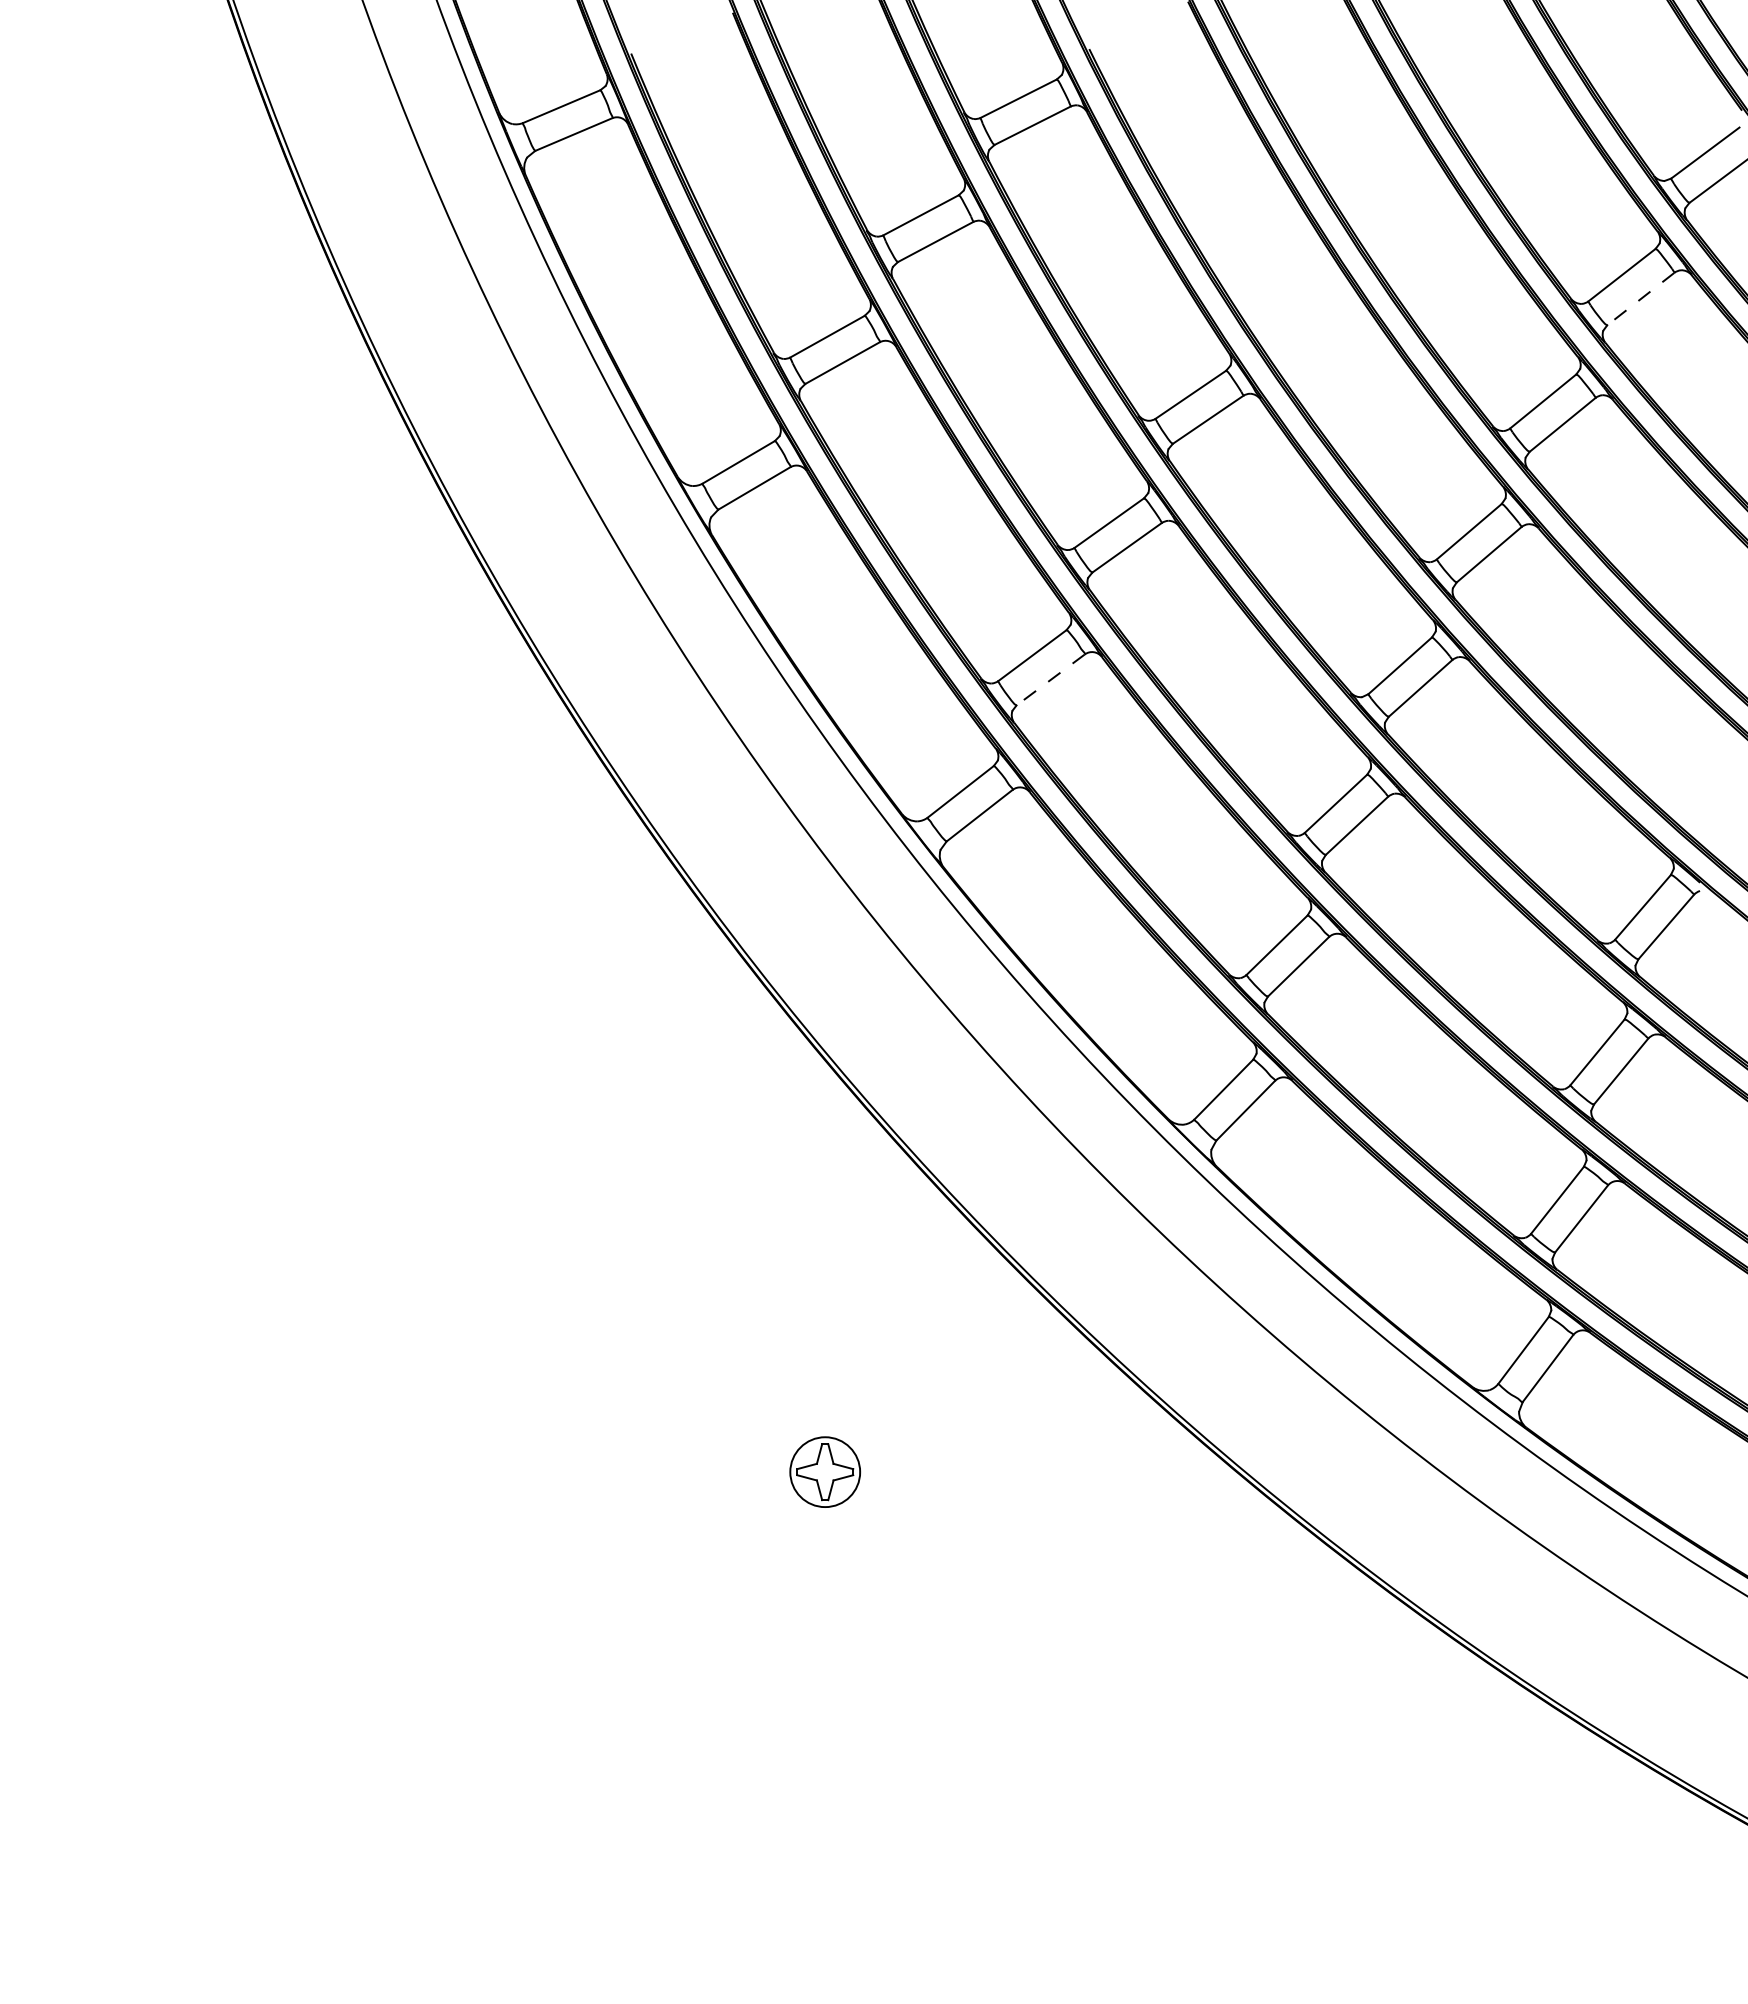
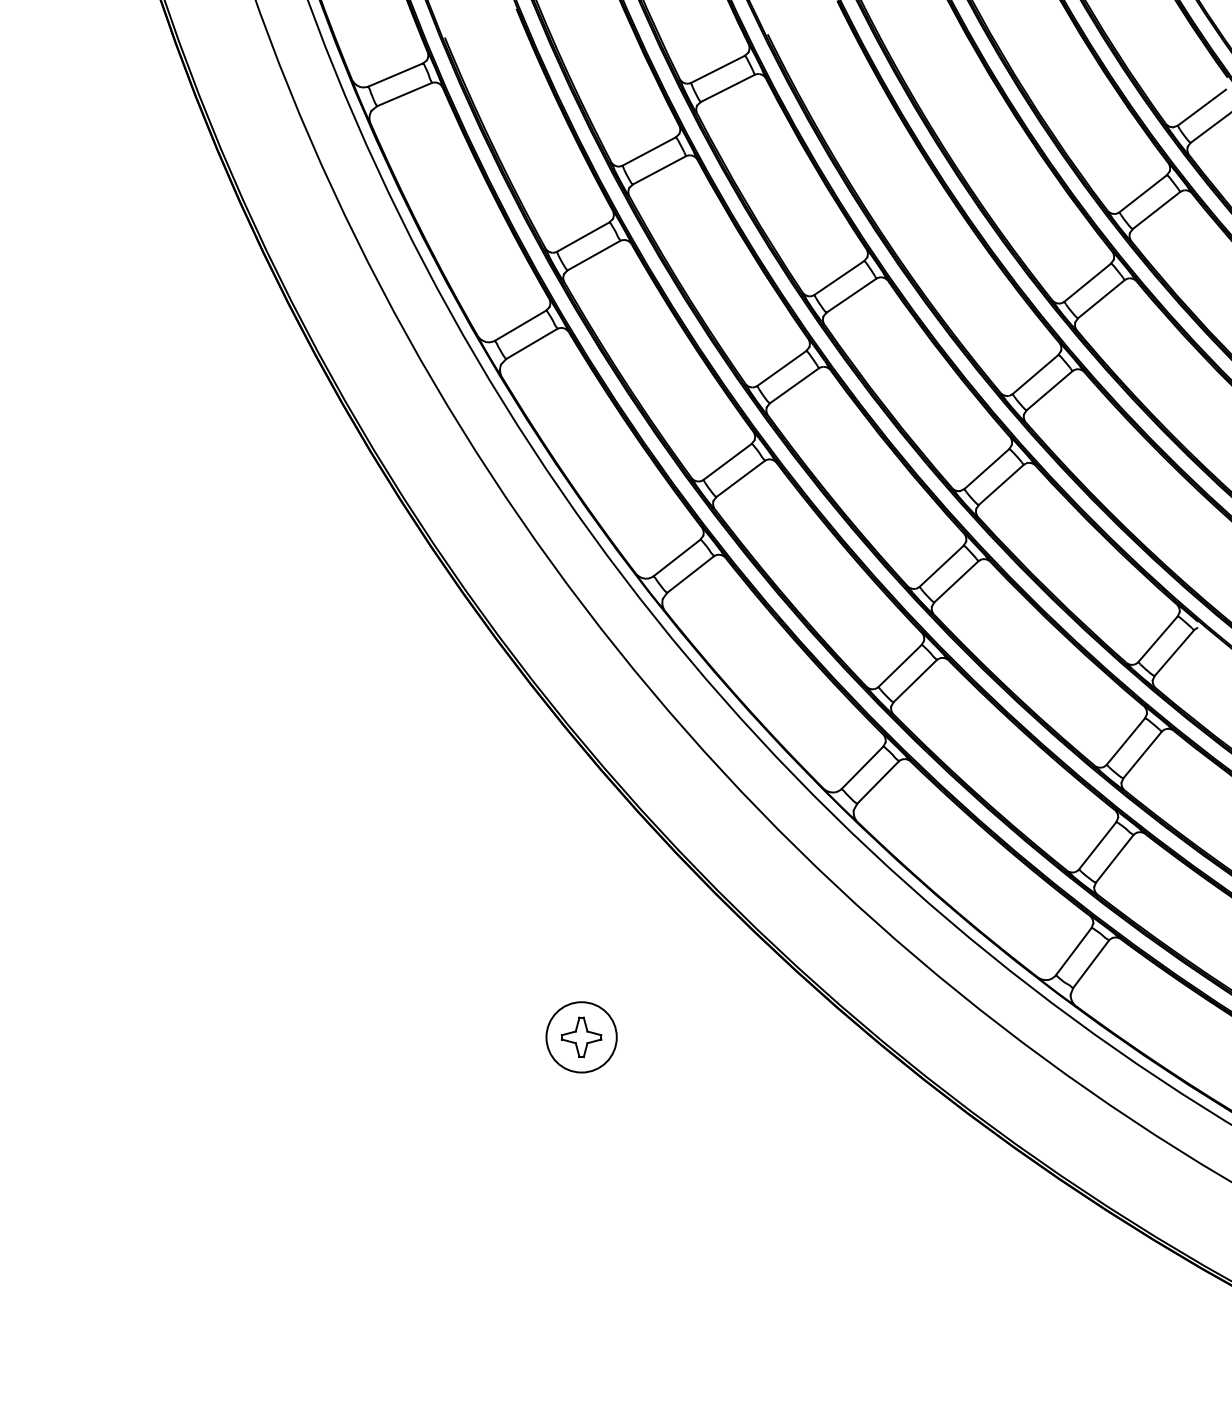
line: (1640, 299) -> (1156, 210), dashed -> solid
line: (1050, 679) -> (740, 478), dashed -> solid
circle: (825, 1472) -> (581, 1037), size x1.43

